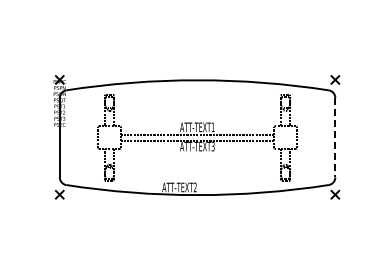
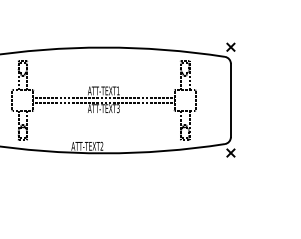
line: (335, 137) -> (231, 100), dashed -> solid

